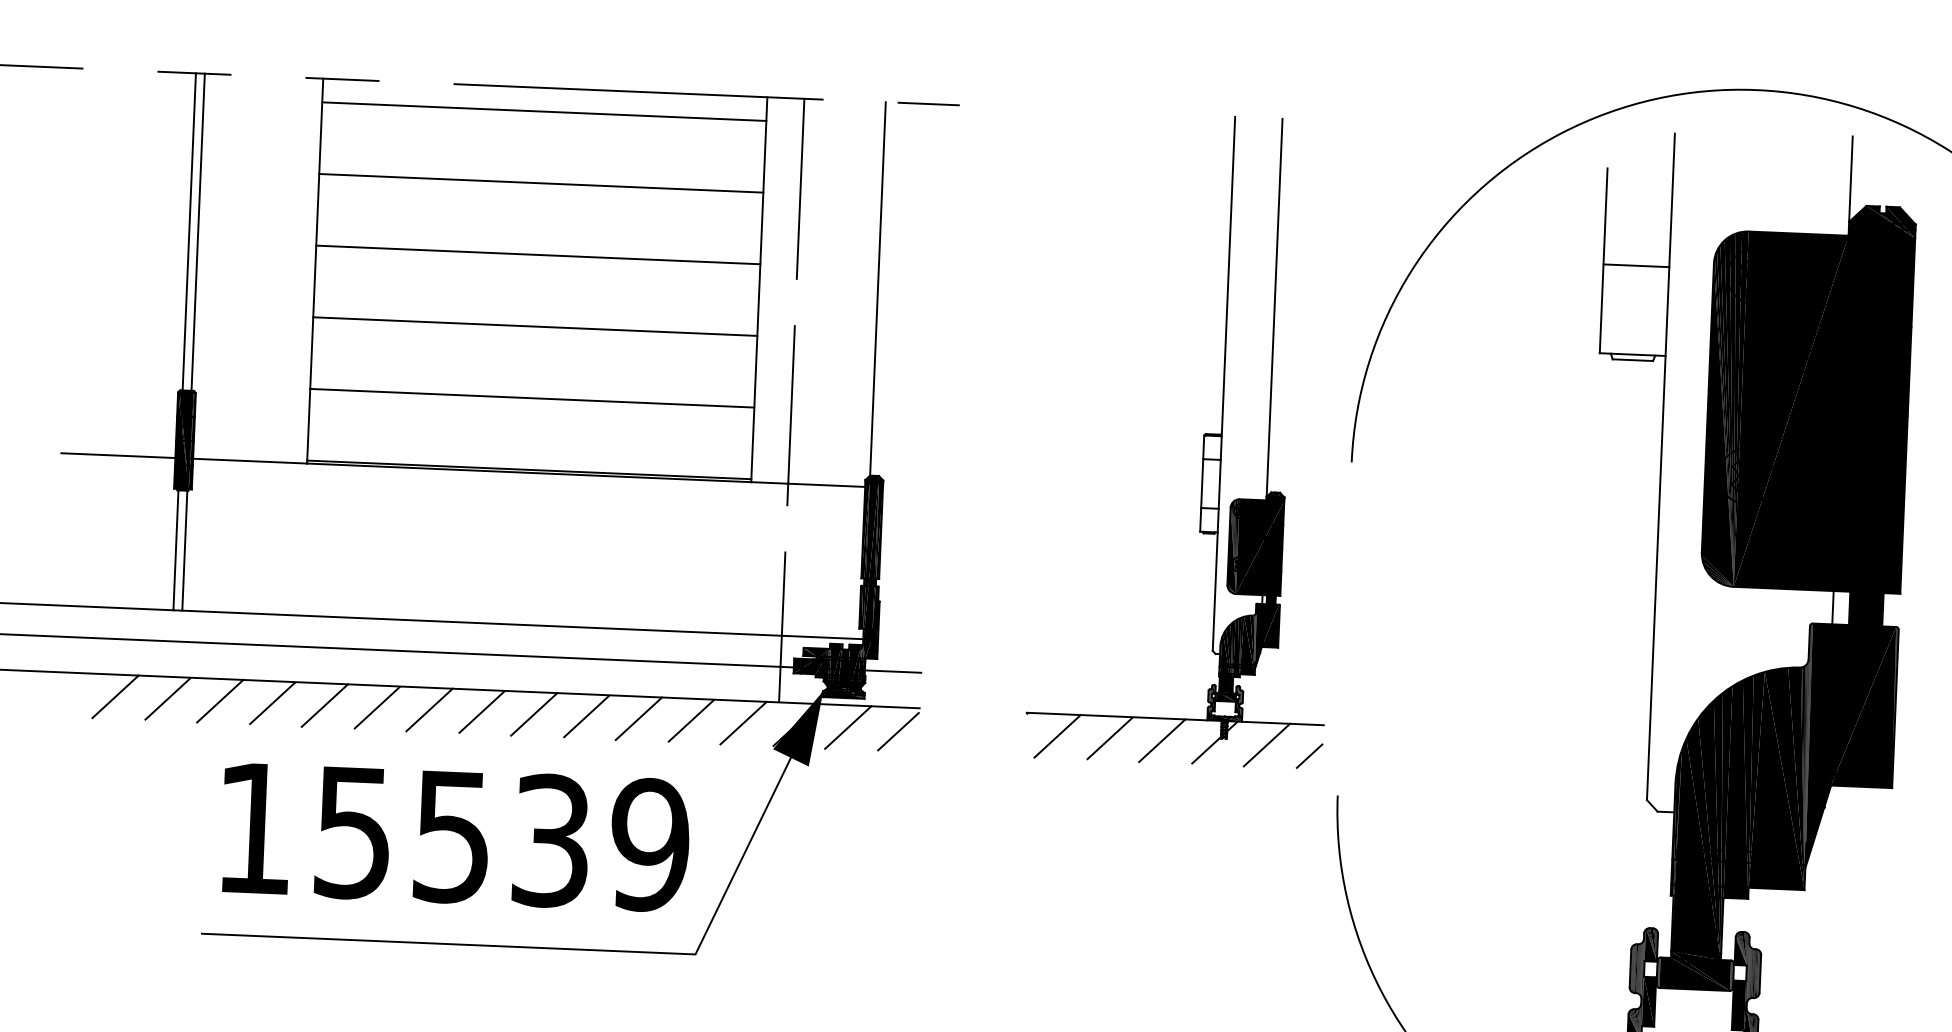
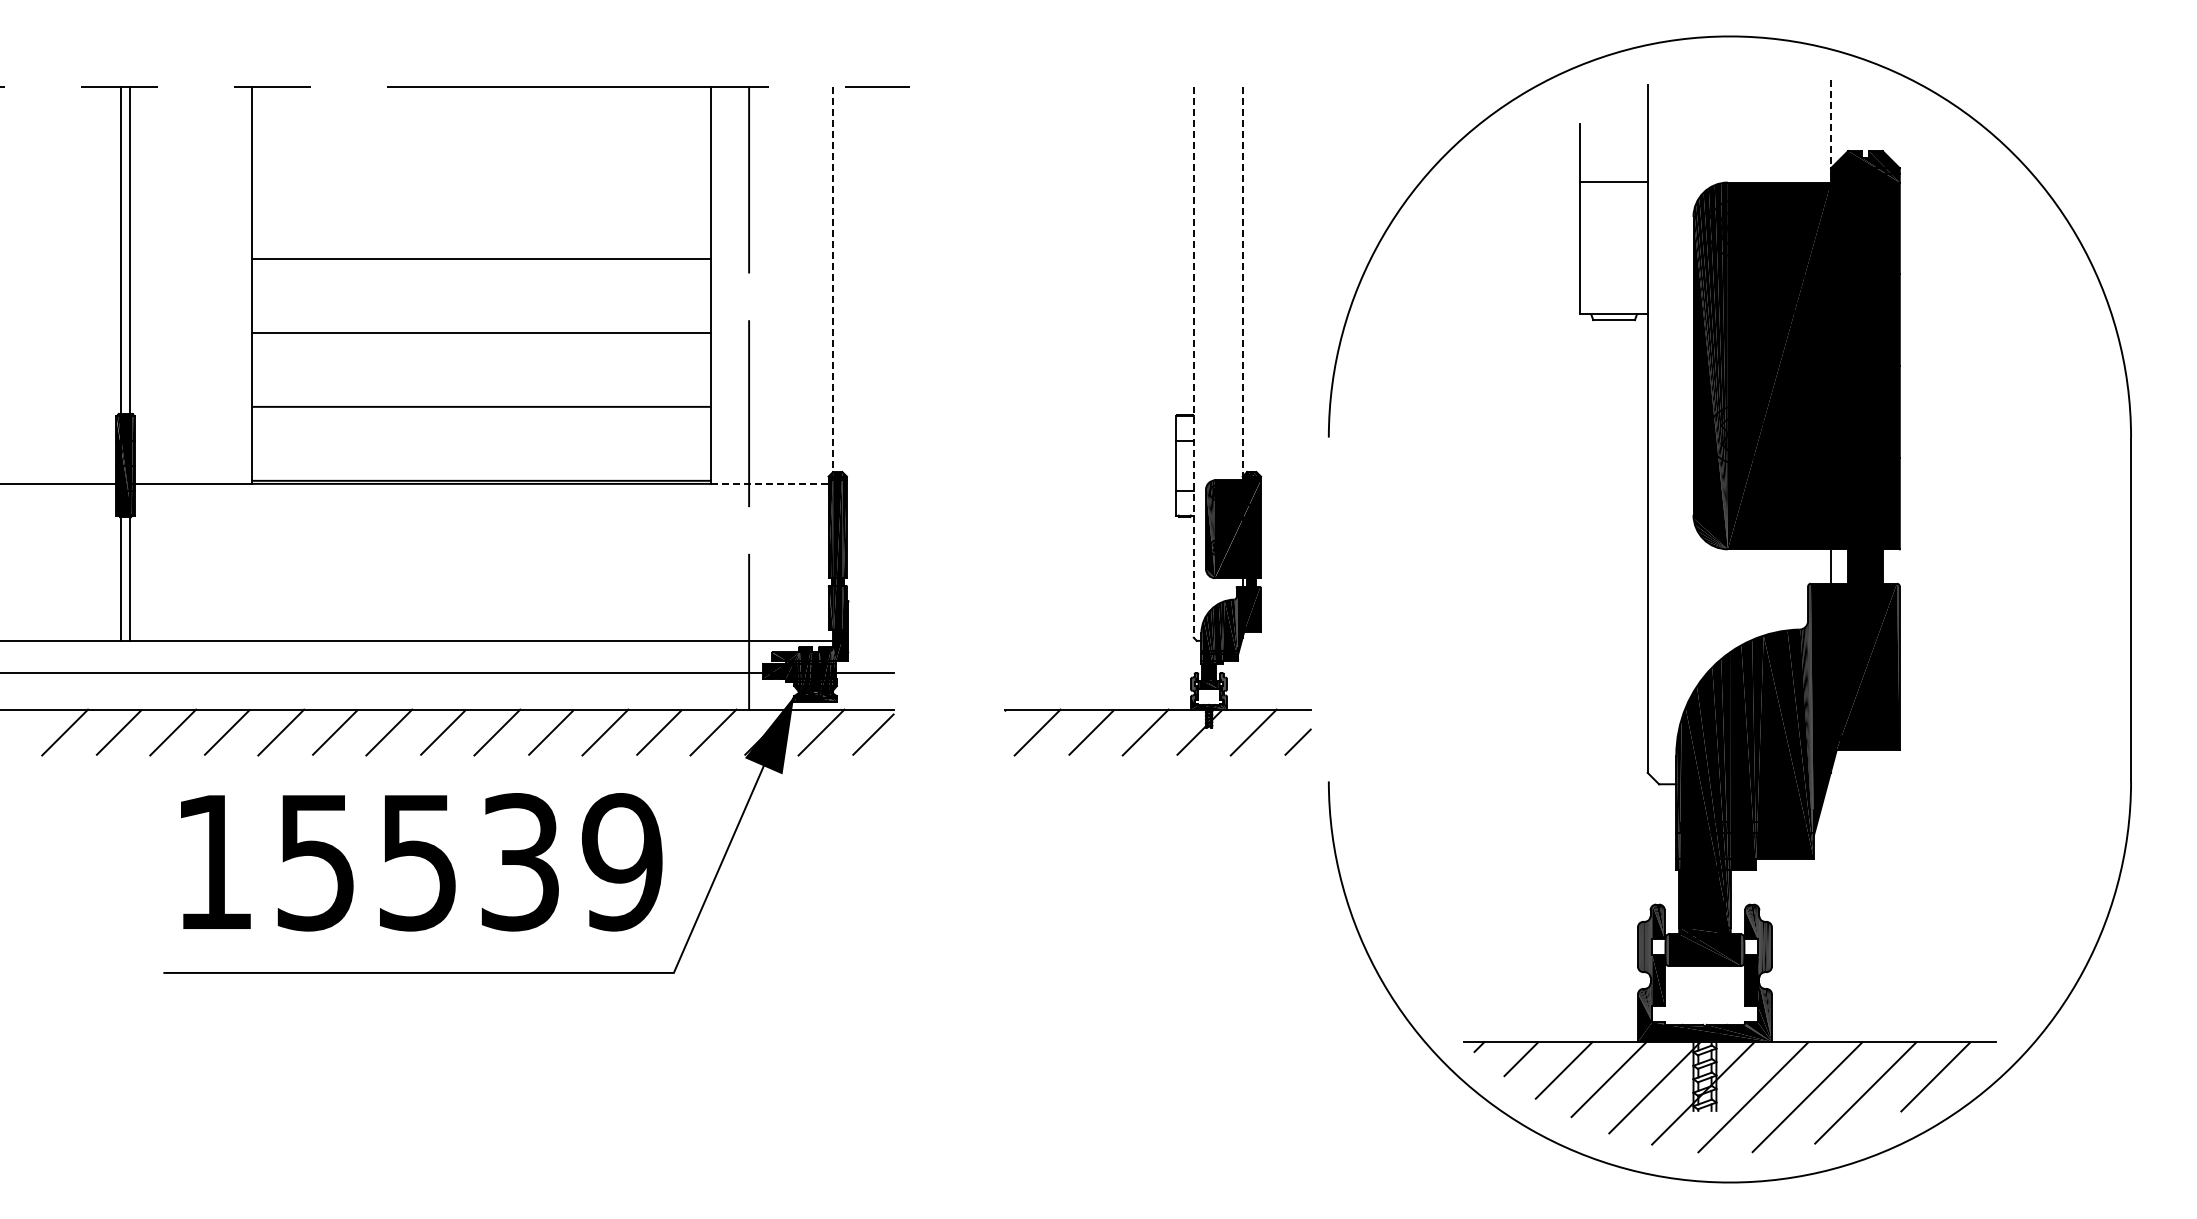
line: (544, 112) -> (481, 111), removed
line: (1851, 179) -> (1831, 124), solid -> dashed
line: (541, 183) -> (481, 185), removed
line: (1636, 265) -> (1613, 181), moved
line: (878, 289) -> (833, 279), solid -> dashed
line: (1274, 308) -> (1242, 282), solid -> dashed
line: (1223, 384) -> (1193, 362), solid -> dashed
line: (808, 484) -> (769, 483), solid -> dashed

